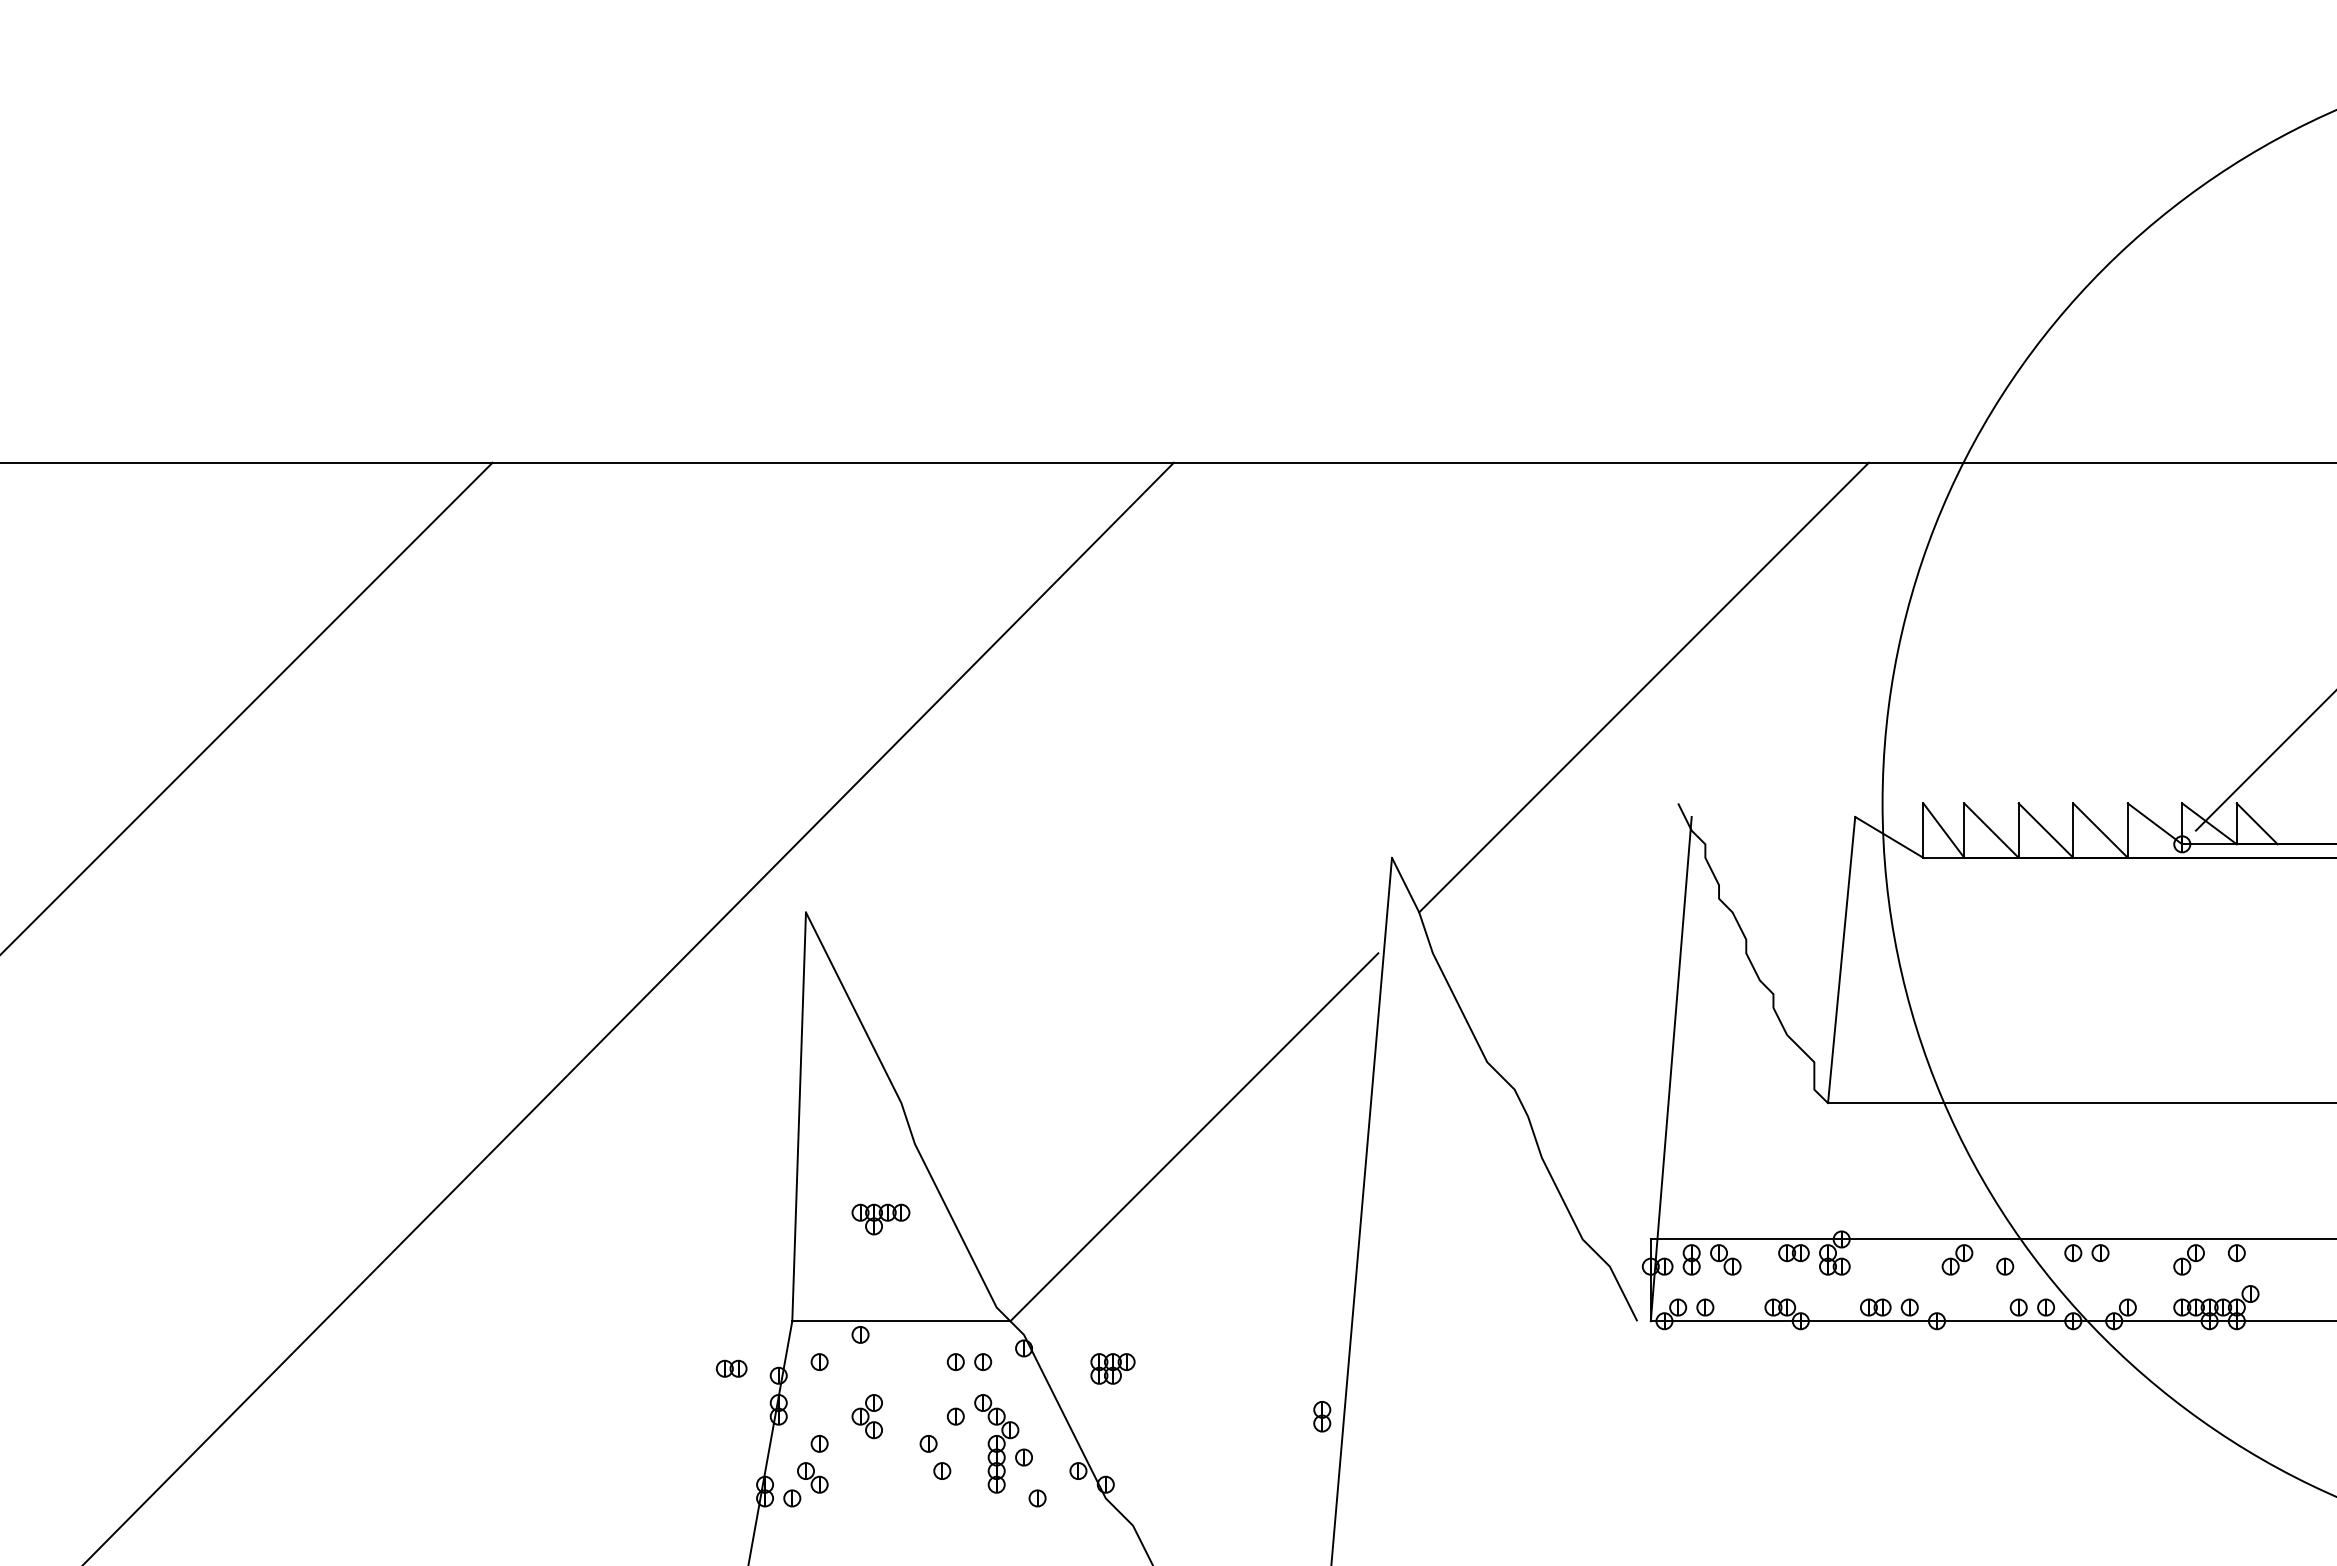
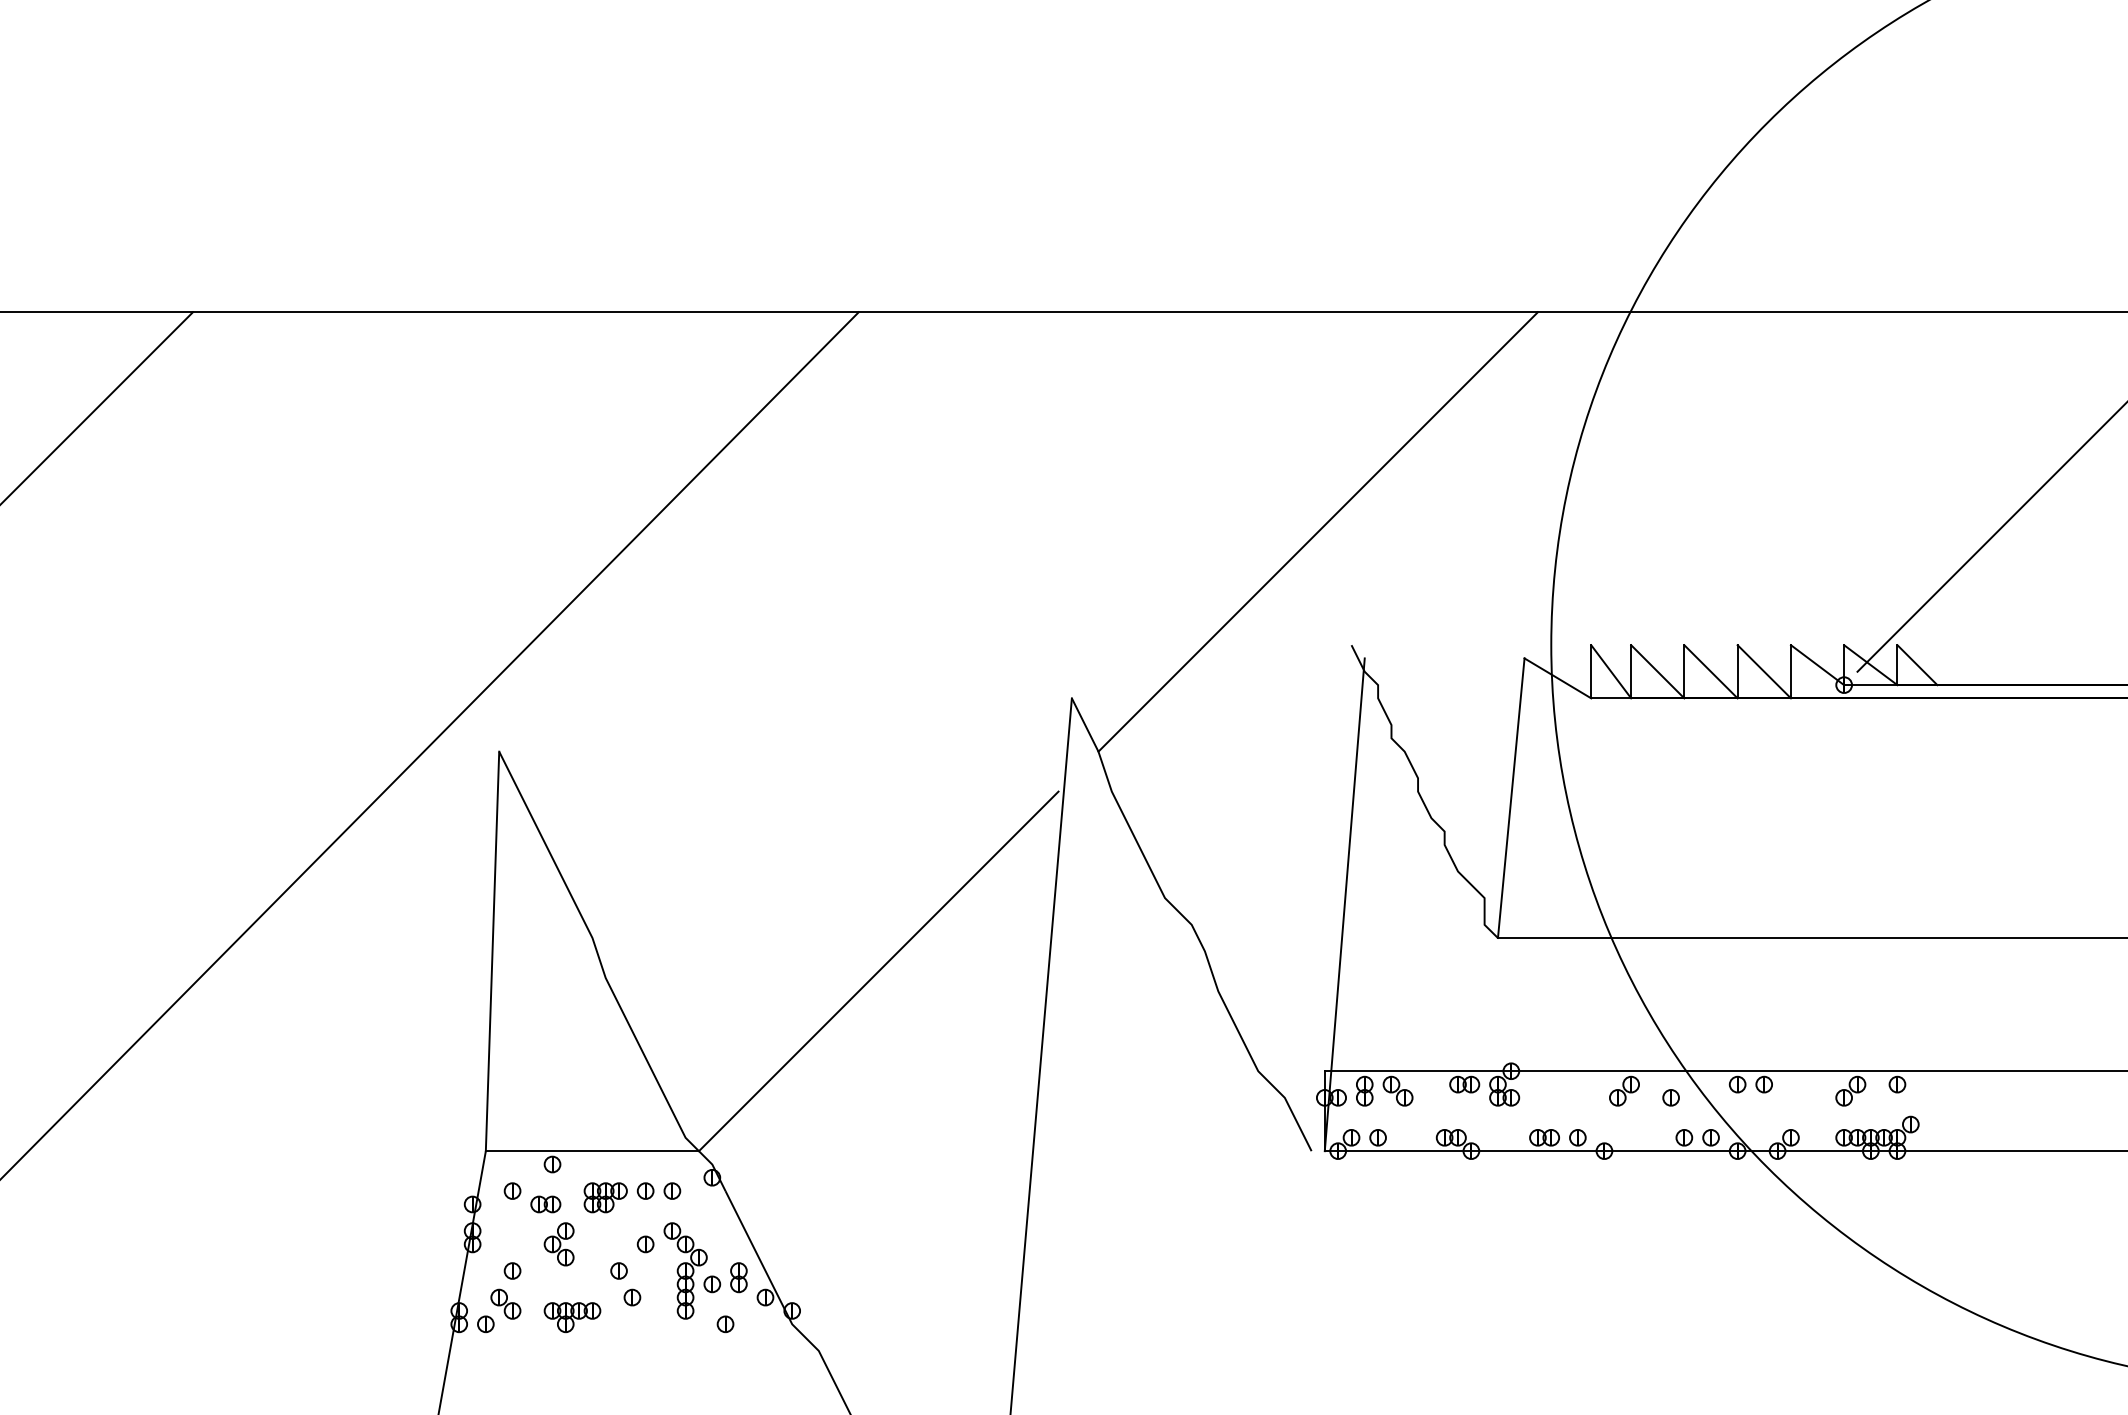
part: (880, 1219) -> (572, 1317), moved
part: (731, 1368) -> (545, 1204), moved
part: (1112, 1368) -> (605, 1197), moved
part: (1322, 1416) -> (739, 1277), moved

